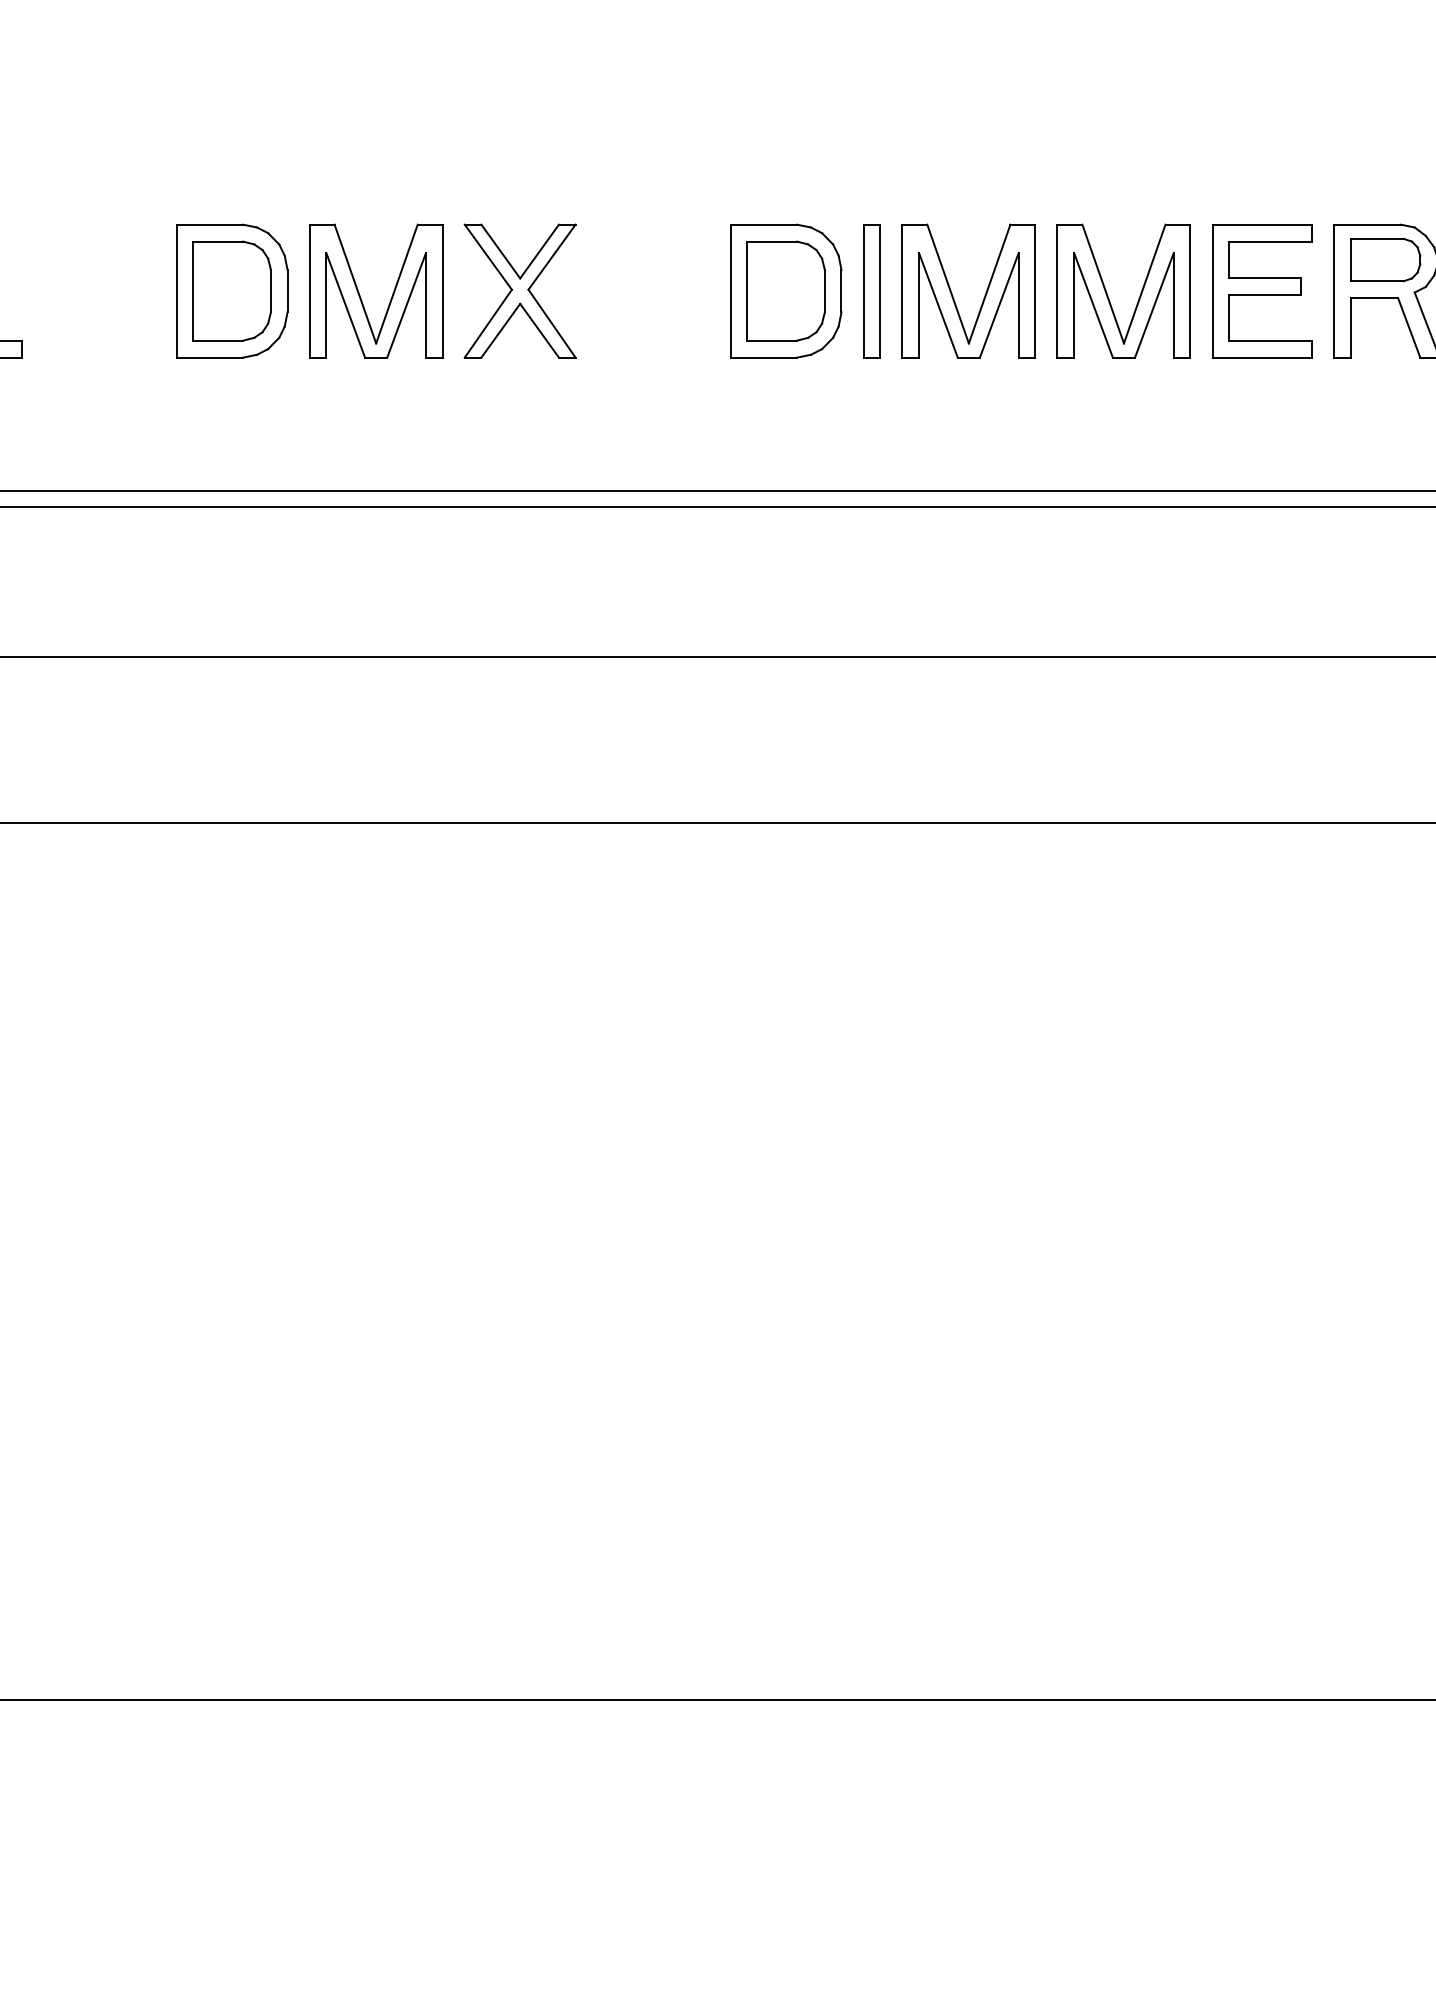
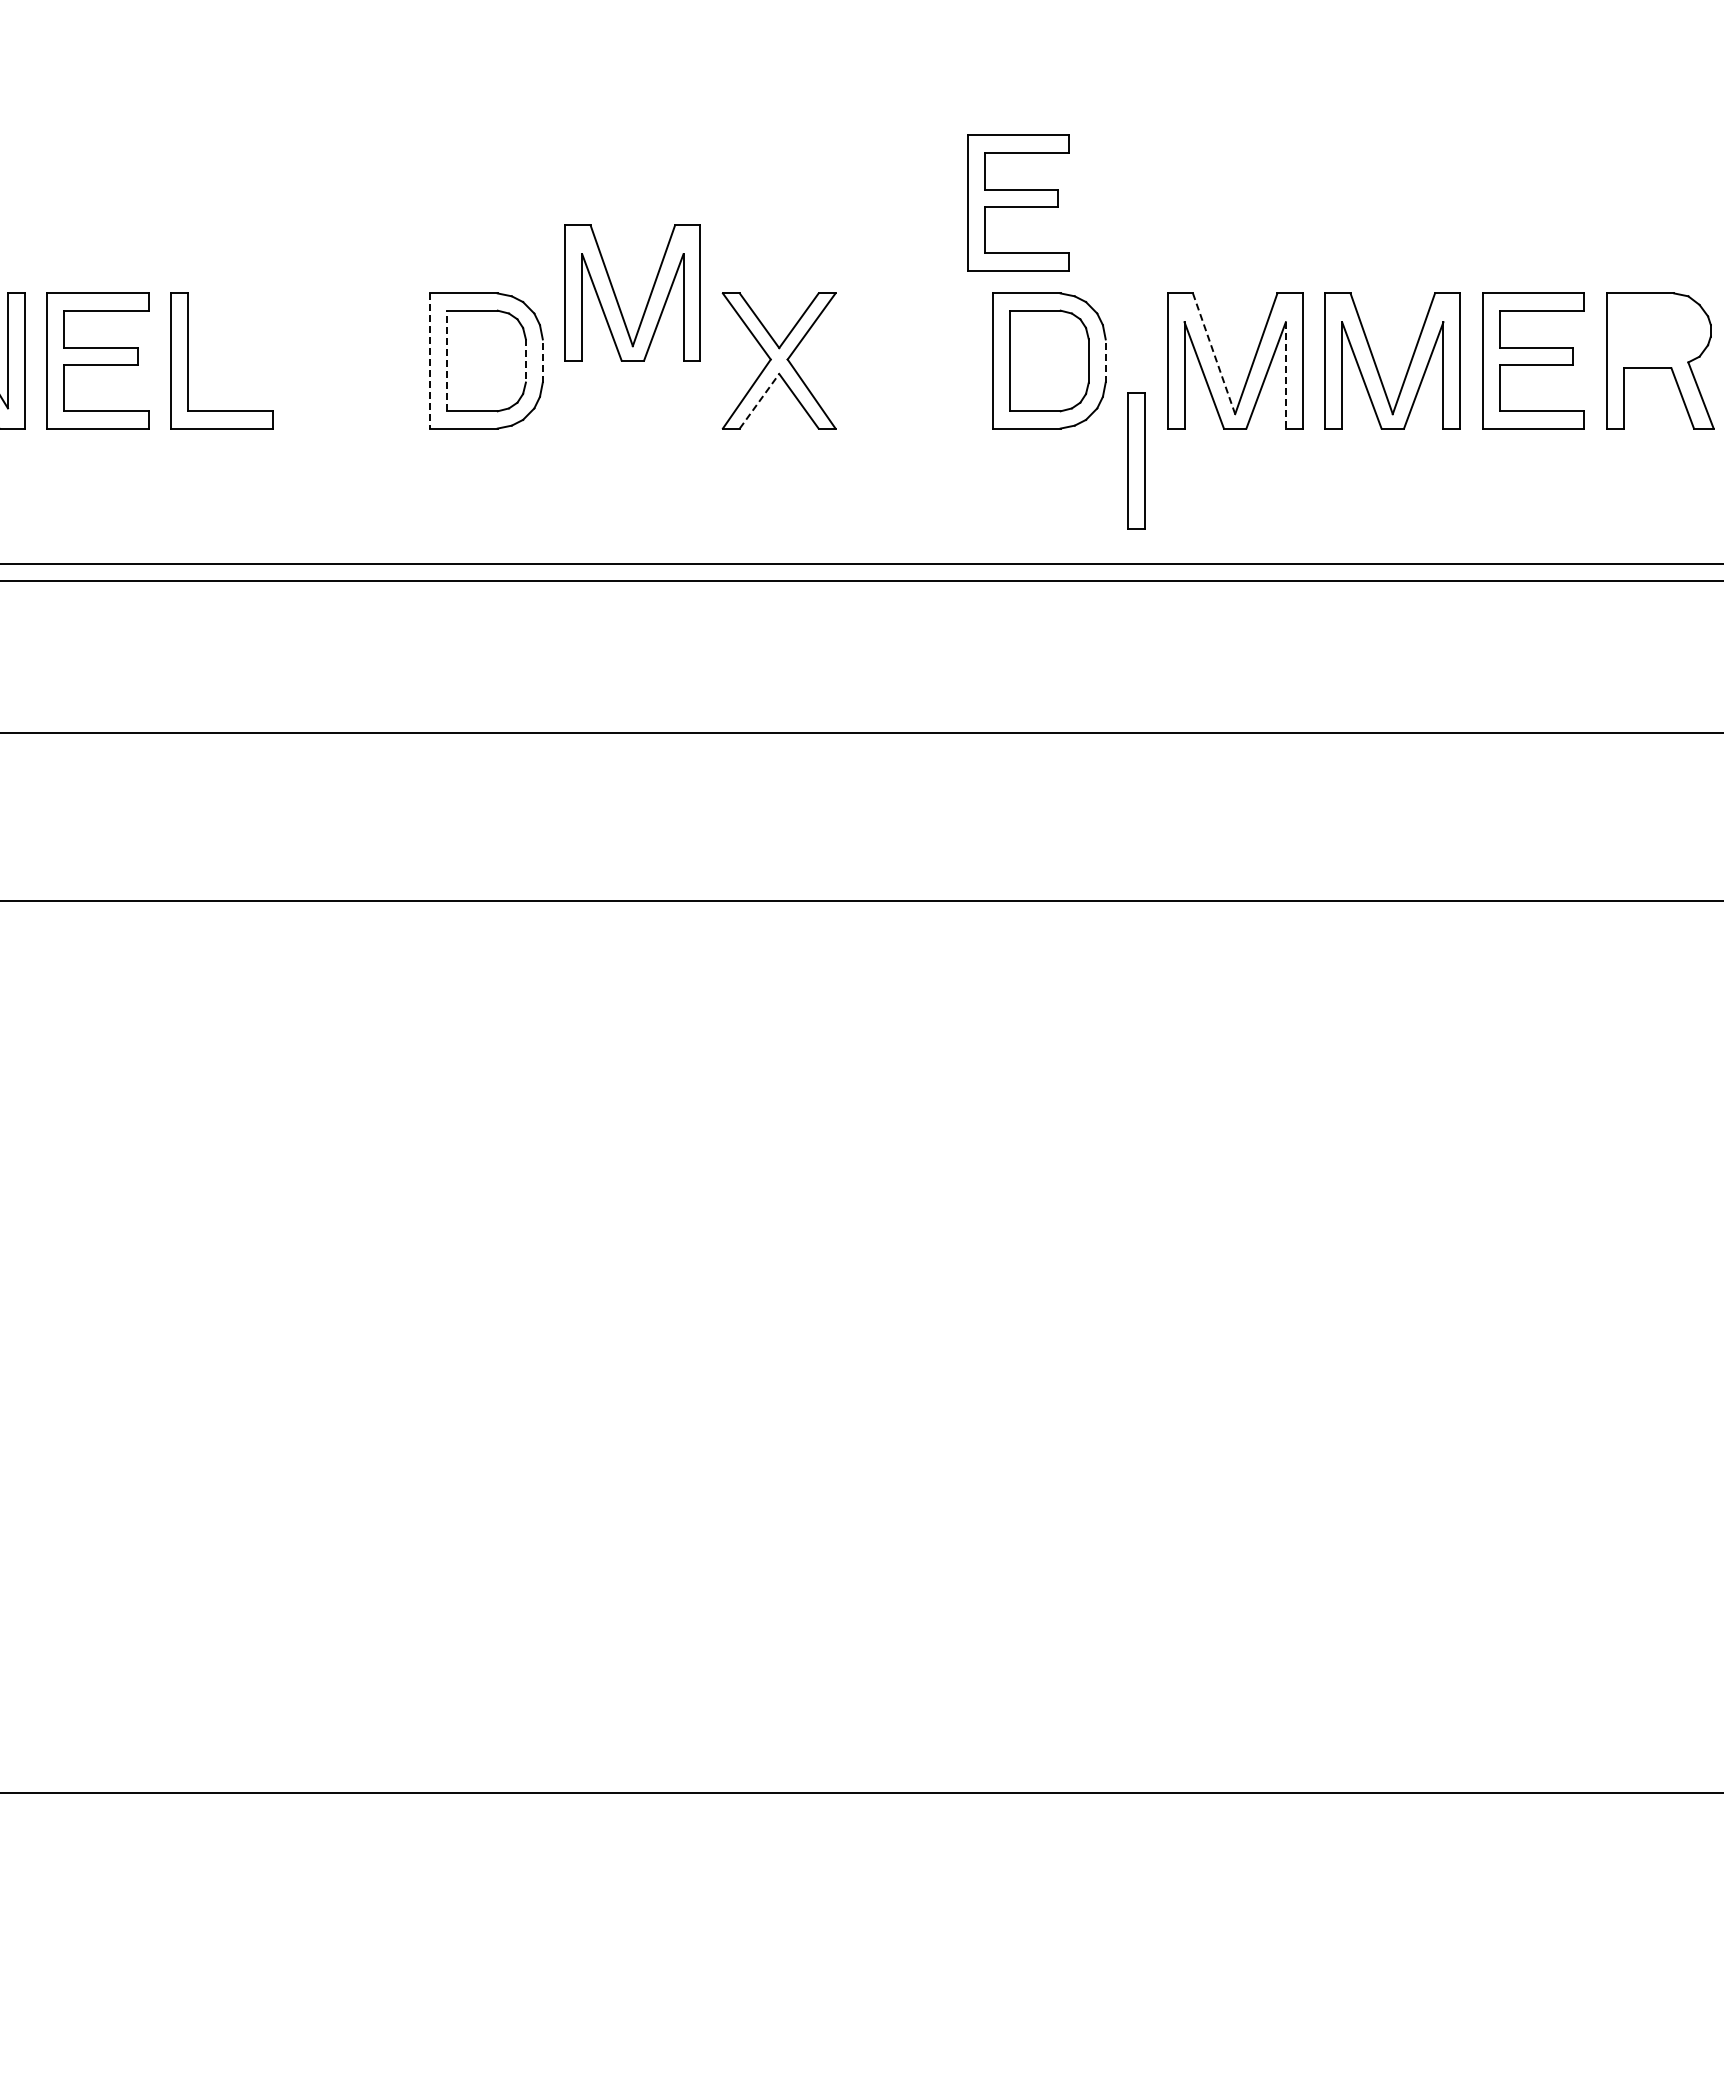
part: (755, 135) -> (1018, 202), added
part: (1385, 259) -> (1658, 328), removed
line: (948, 283) -> (1214, 353), solid -> dashed
line: (193, 290) -> (447, 360), solid -> dashed
line: (270, 290) -> (525, 360), solid -> dashed
line: (287, 290) -> (542, 360), solid -> dashed
line: (841, 290) -> (1105, 360), solid -> dashed
part: (871, 290) -> (1136, 460), moved
line: (177, 291) -> (430, 361), solid -> dashed
part: (361, 296) -> (617, 298), moved
line: (1018, 305) -> (1285, 375), solid -> dashed
line: (500, 331) -> (759, 401), solid -> dashed

